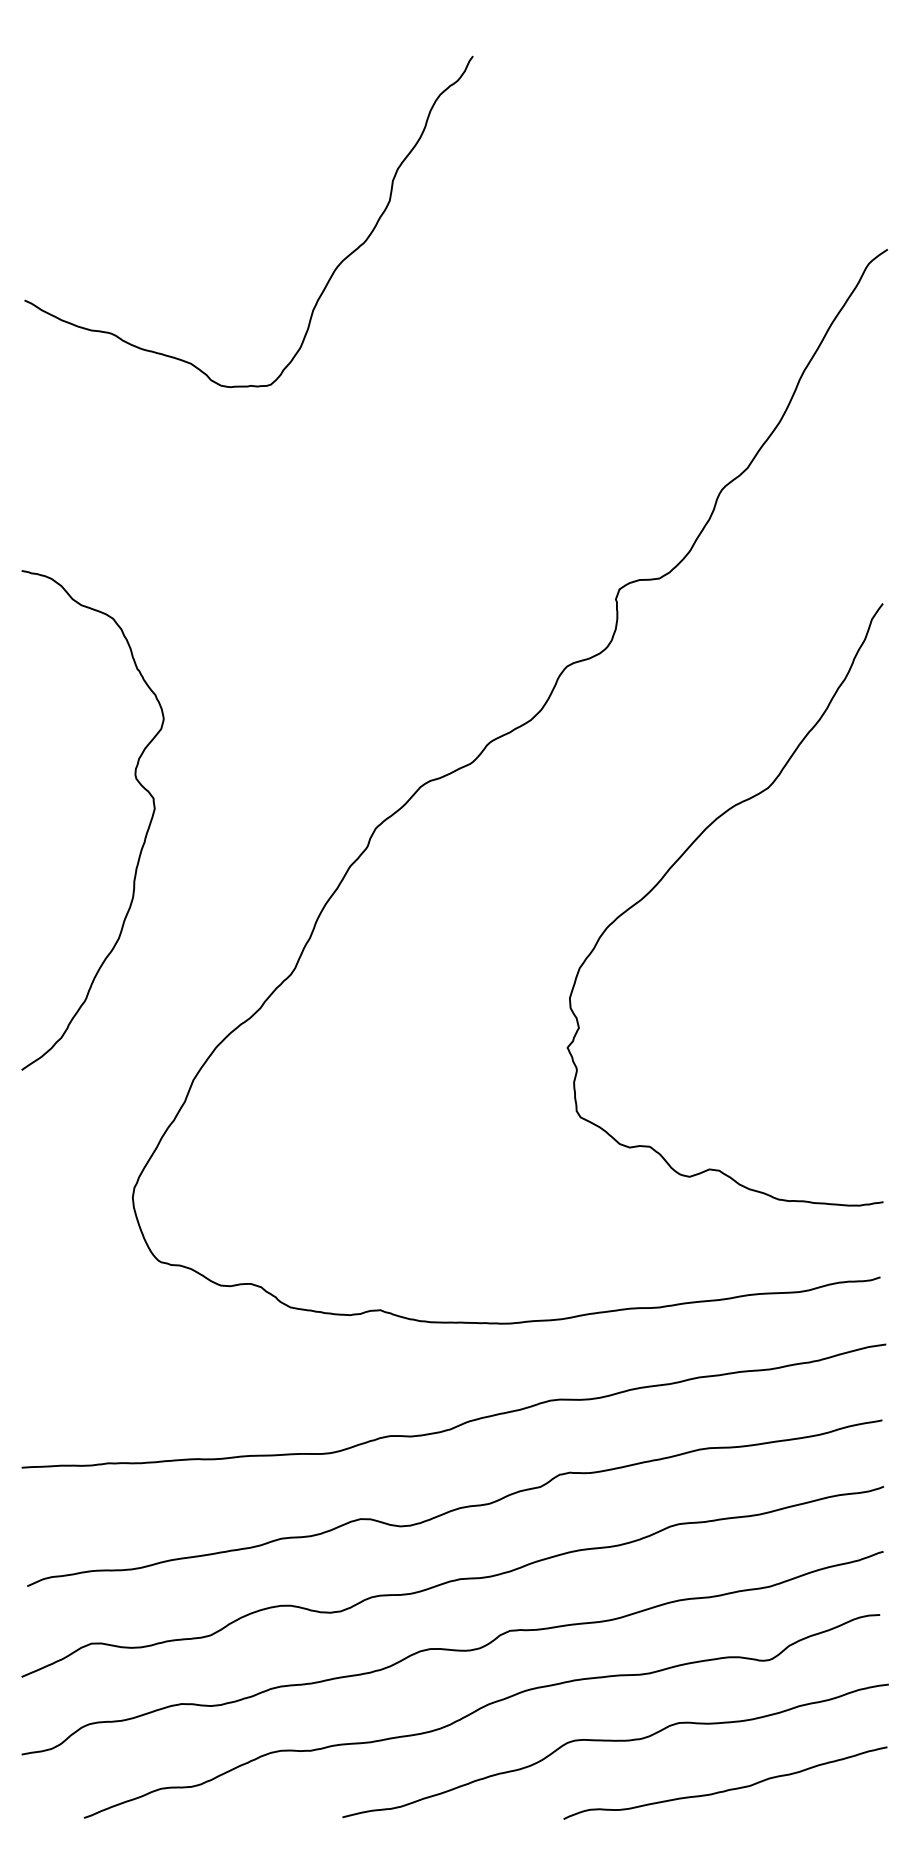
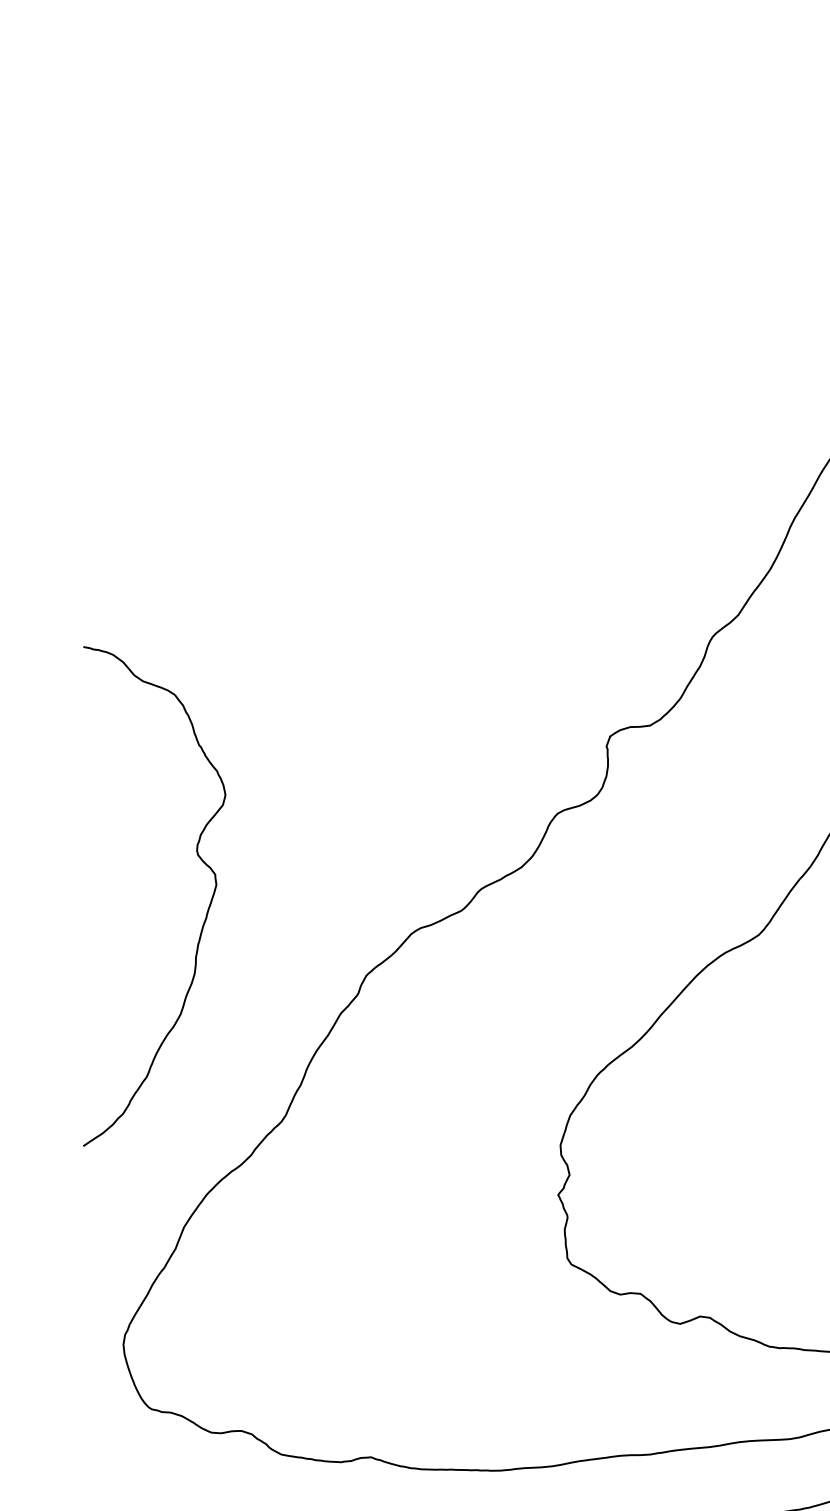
curve: (333, 270) -> (324, 417), removed
curve: (144, 837) -> (206, 913), moved

